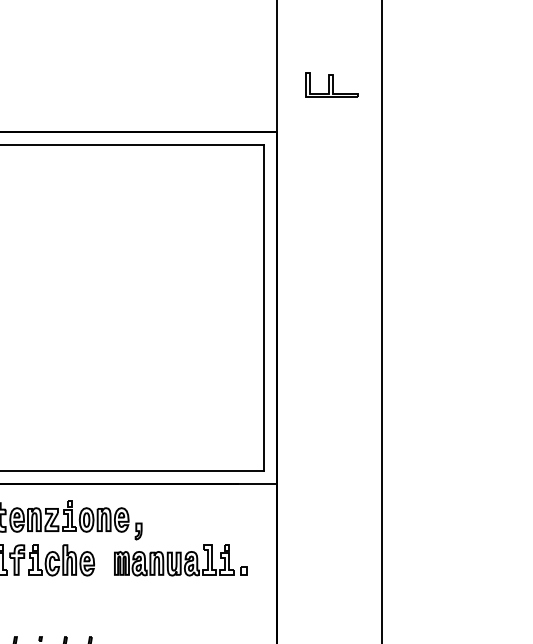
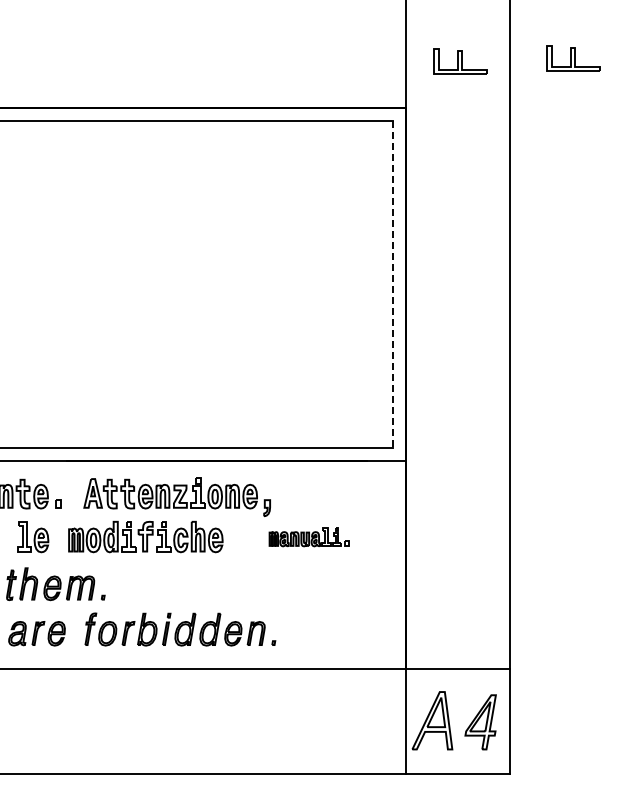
part: (445, 81) -> (573, 58), added
line: (264, 307) -> (392, 284), solid -> dashed
part: (180, 560) -> (308, 537), size x0.6

